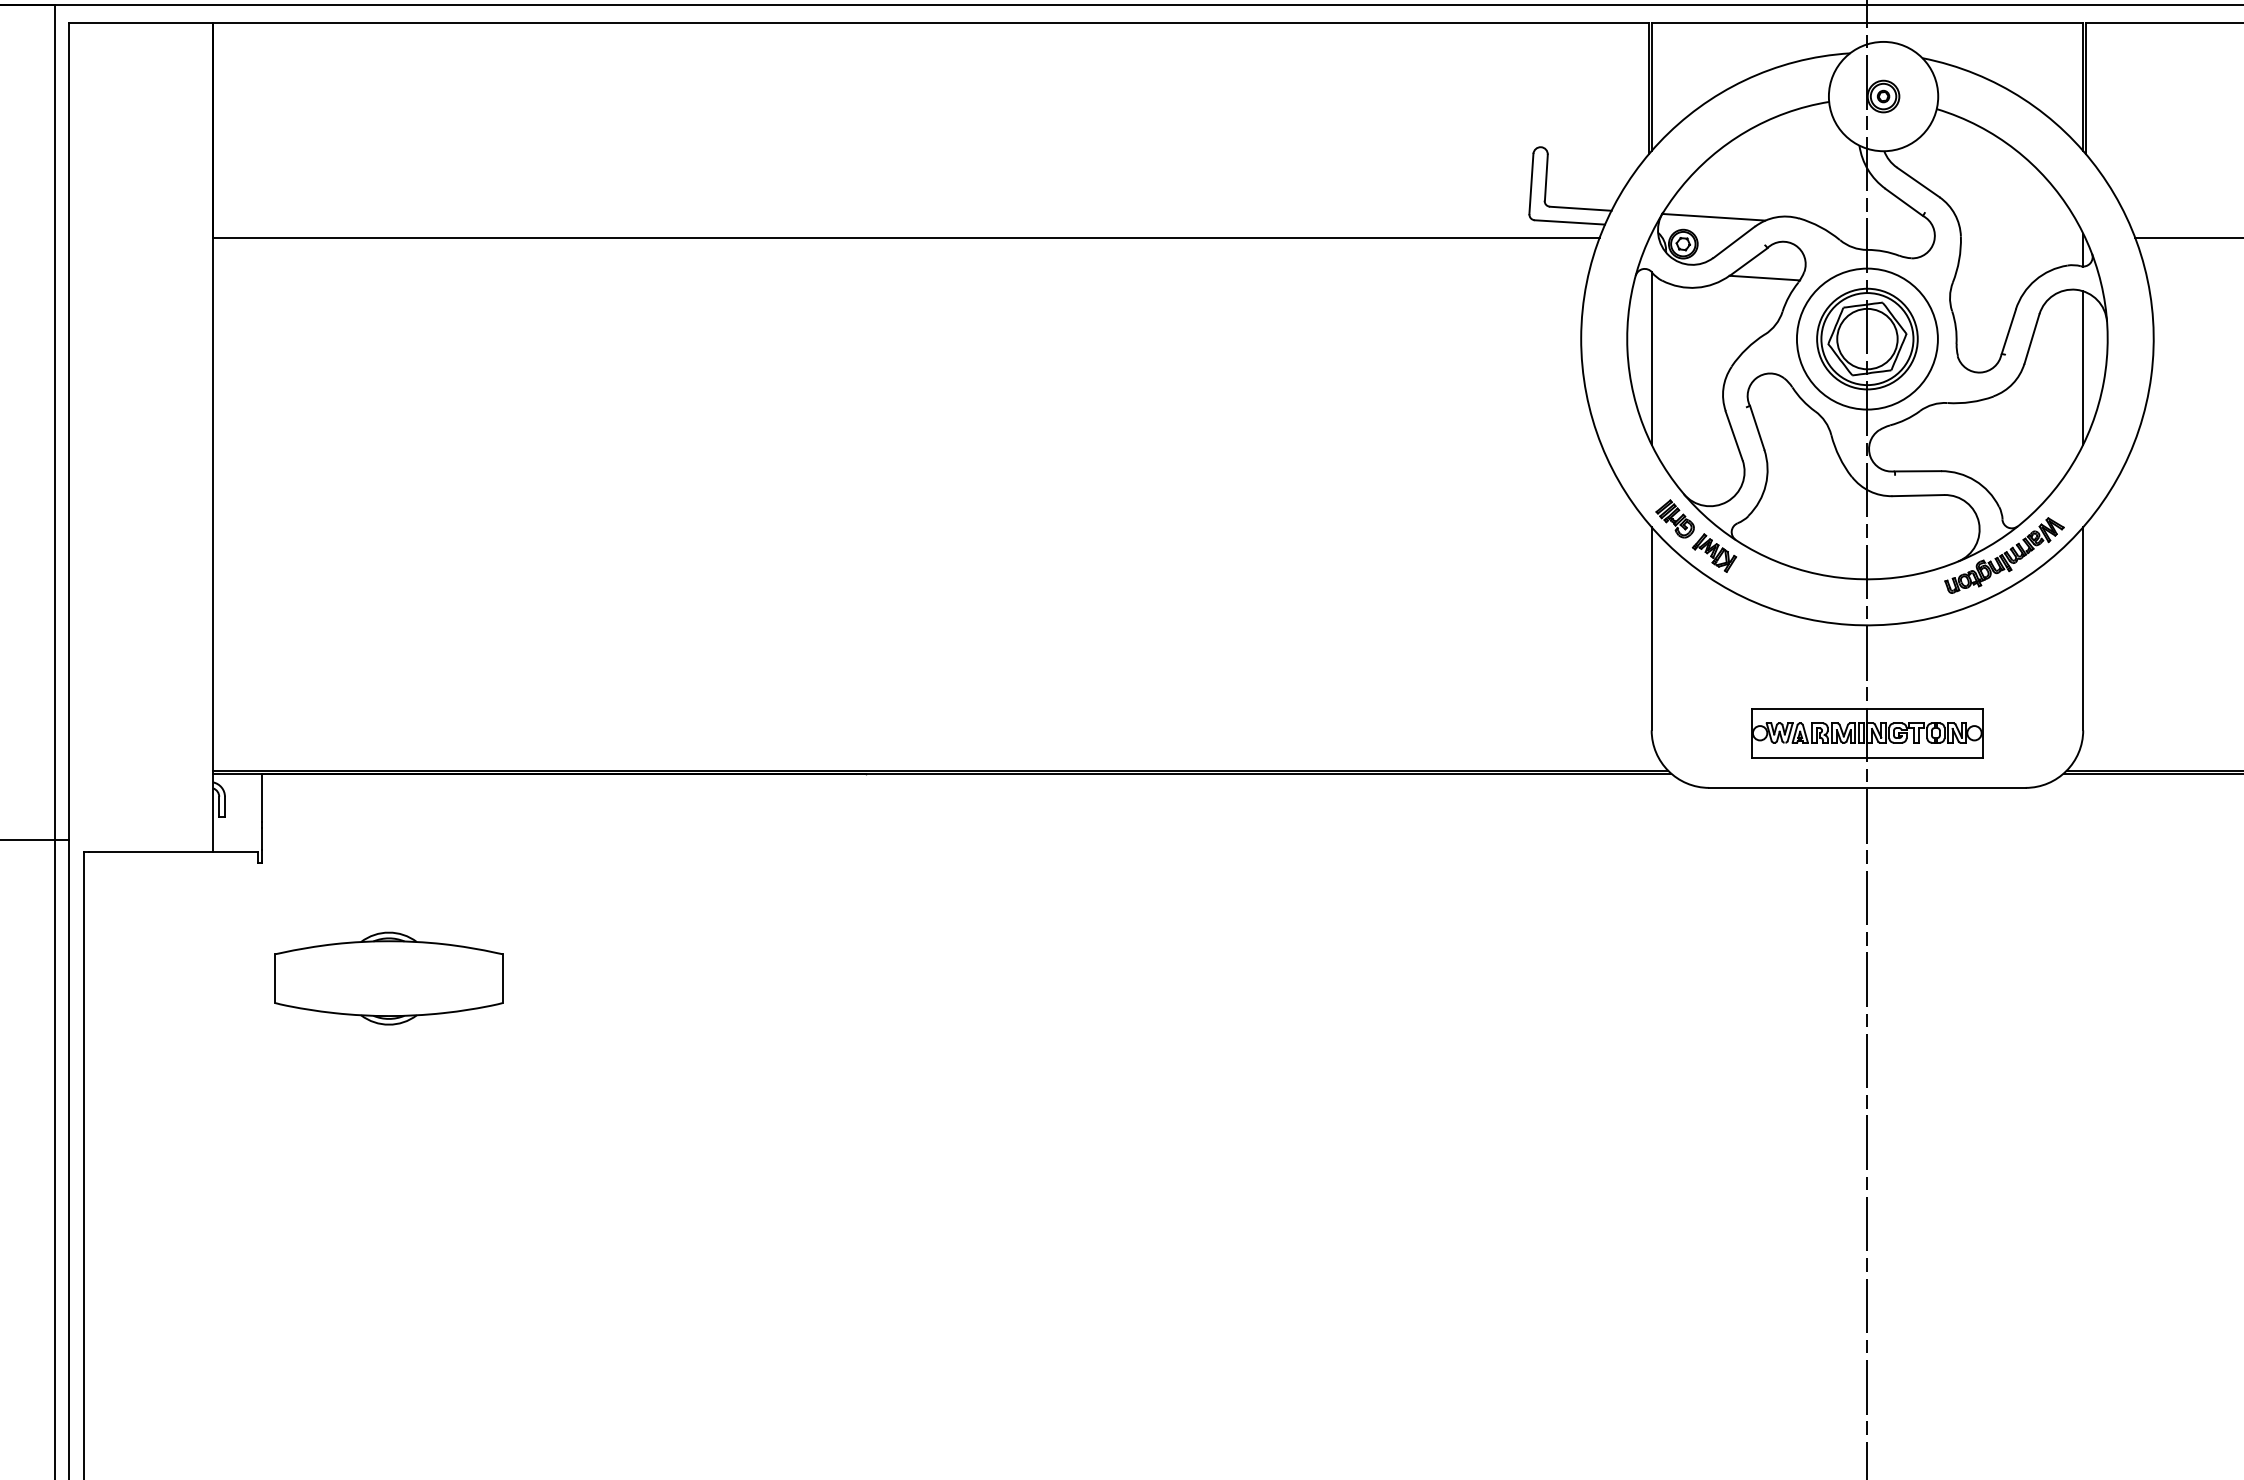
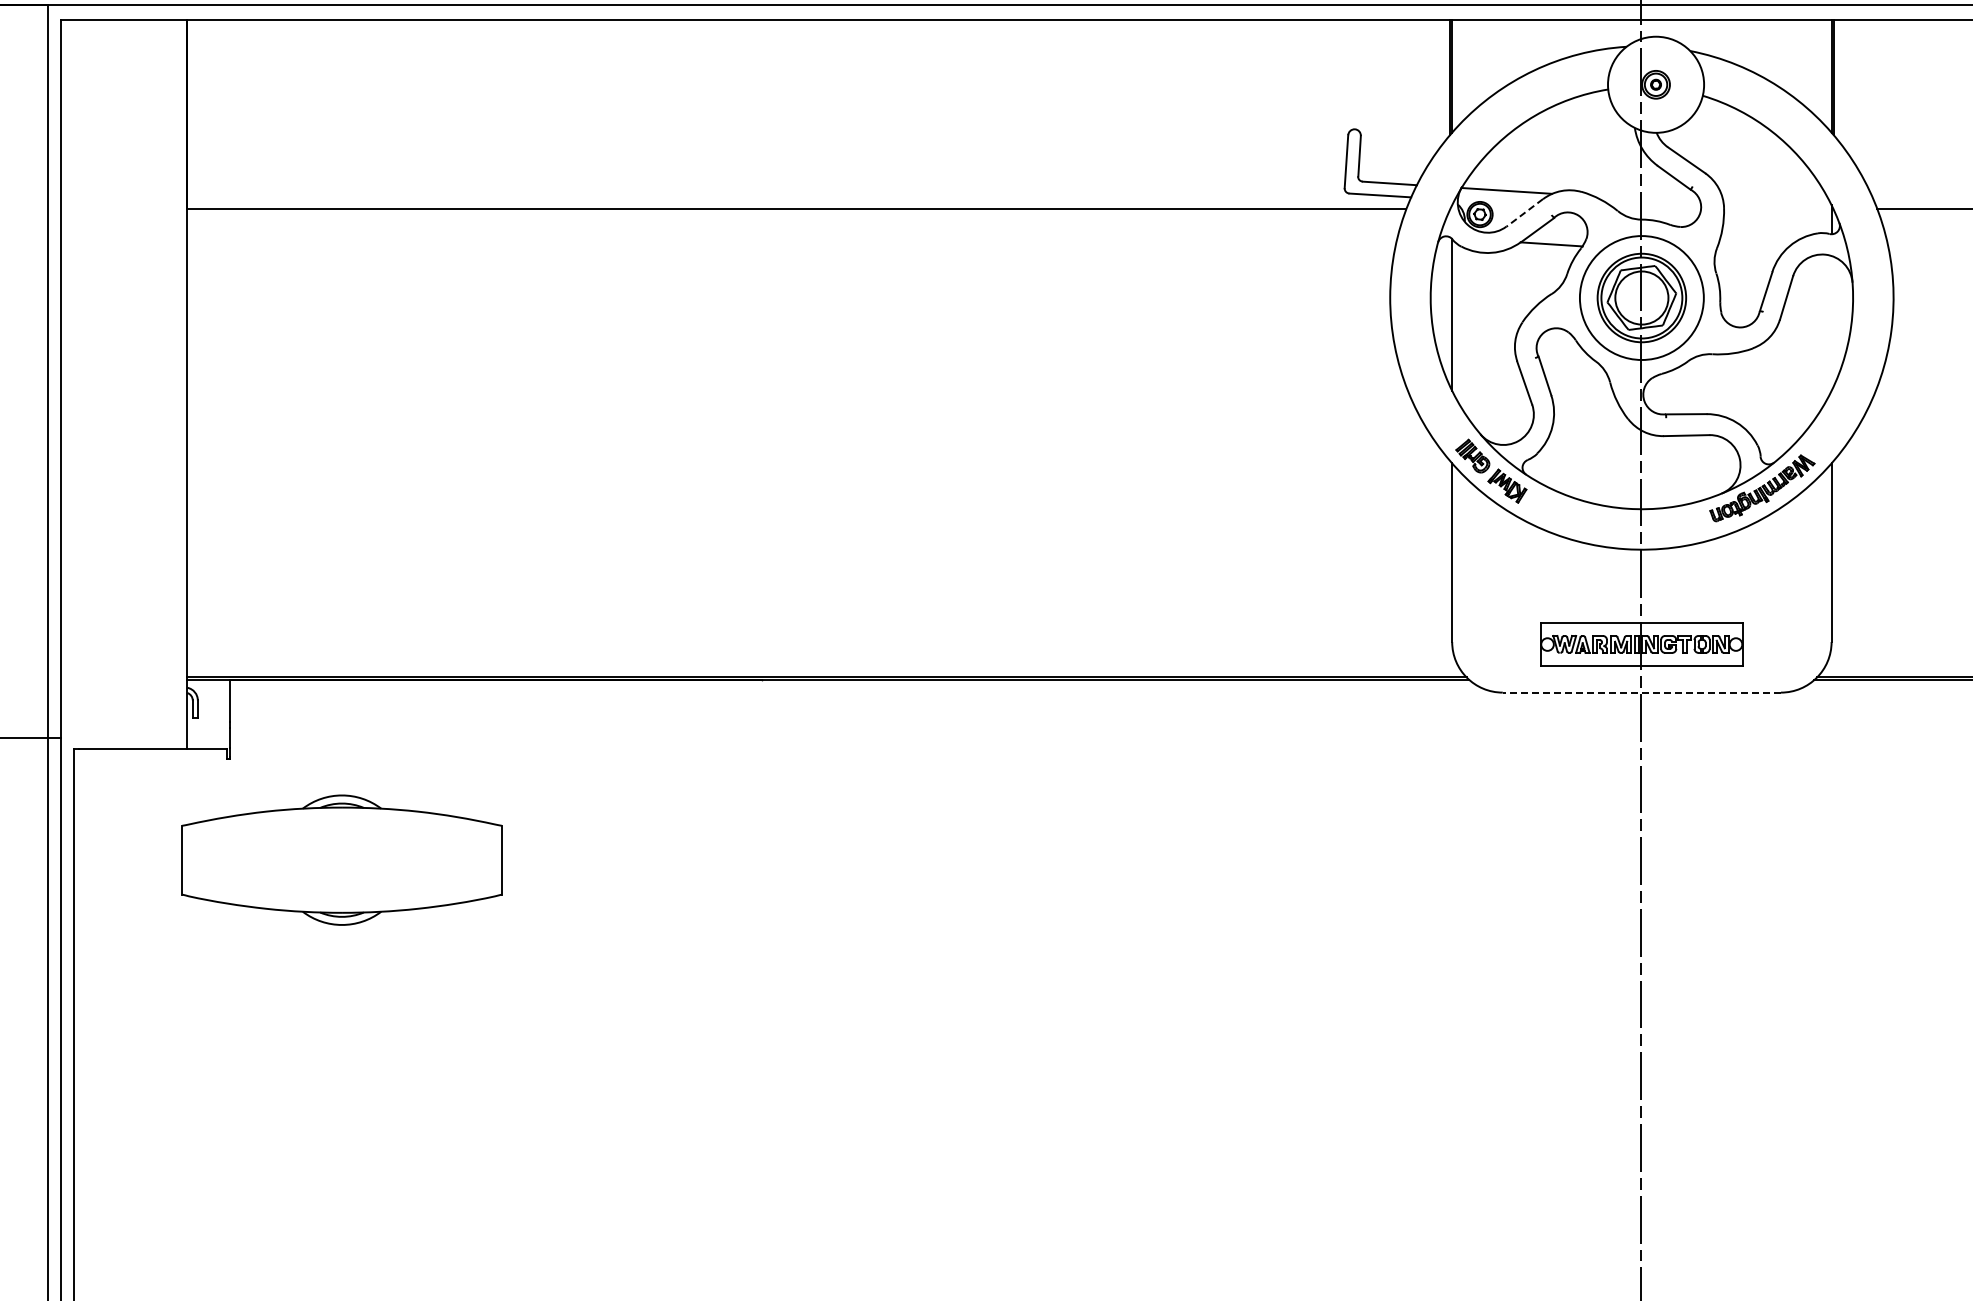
line: (1733, 241) -> (1524, 212), solid -> dashed
line: (2083, 368) -> (1831, 323), removed
line: (1866, 787) -> (1641, 692), solid -> dashed
part: (388, 978) -> (341, 860), size x1.6

